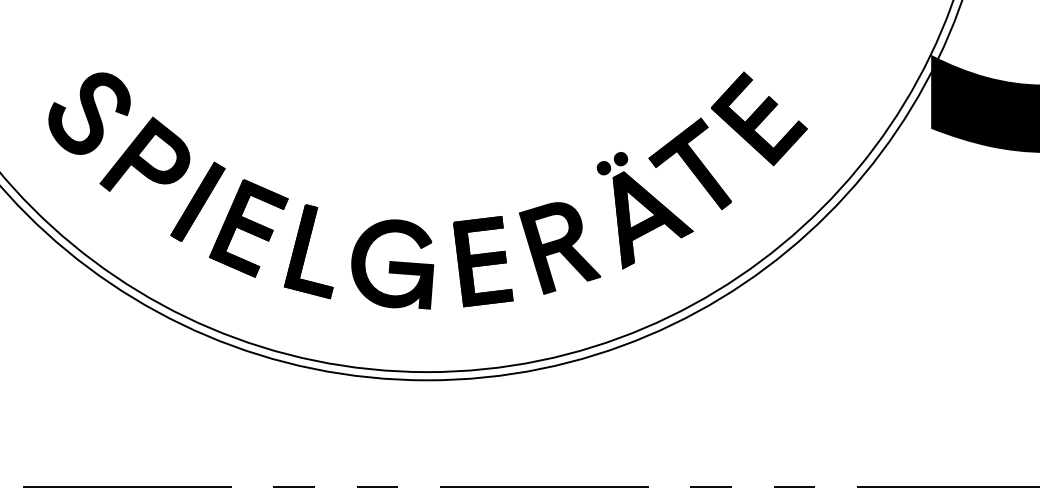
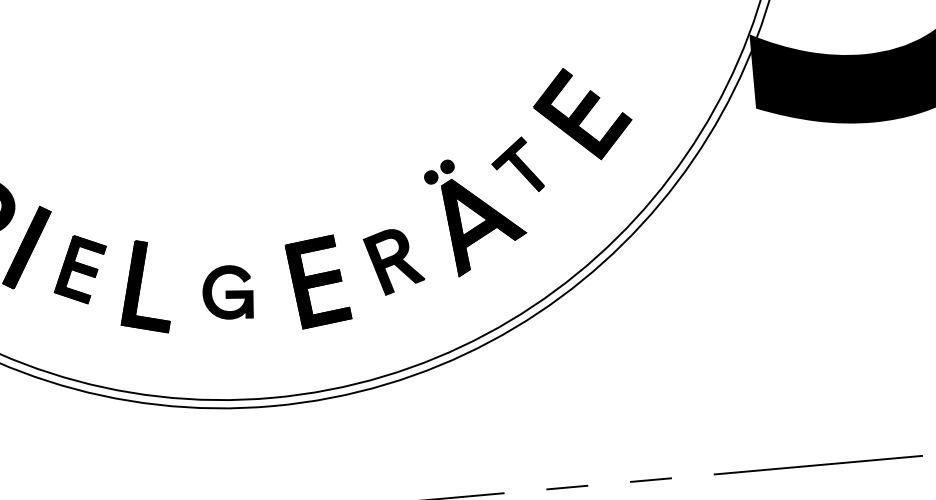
part: (689, 163) -> (516, 165), size x0.6
part: (248, 228) -> (79, 269), size x0.7
part: (559, 248) -> (393, 261), size x0.7
part: (392, 264) -> (227, 292), size x0.6

